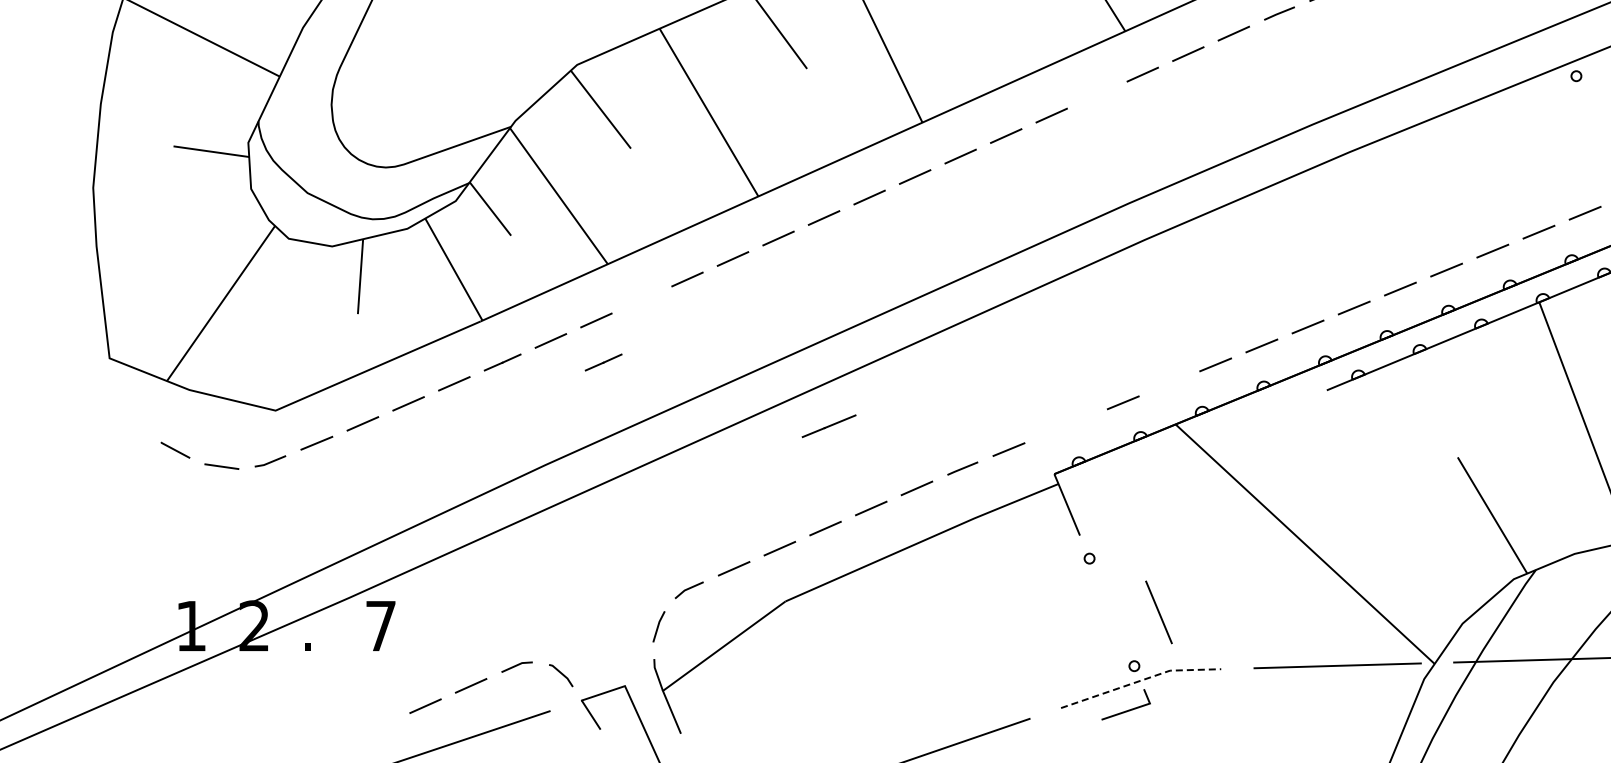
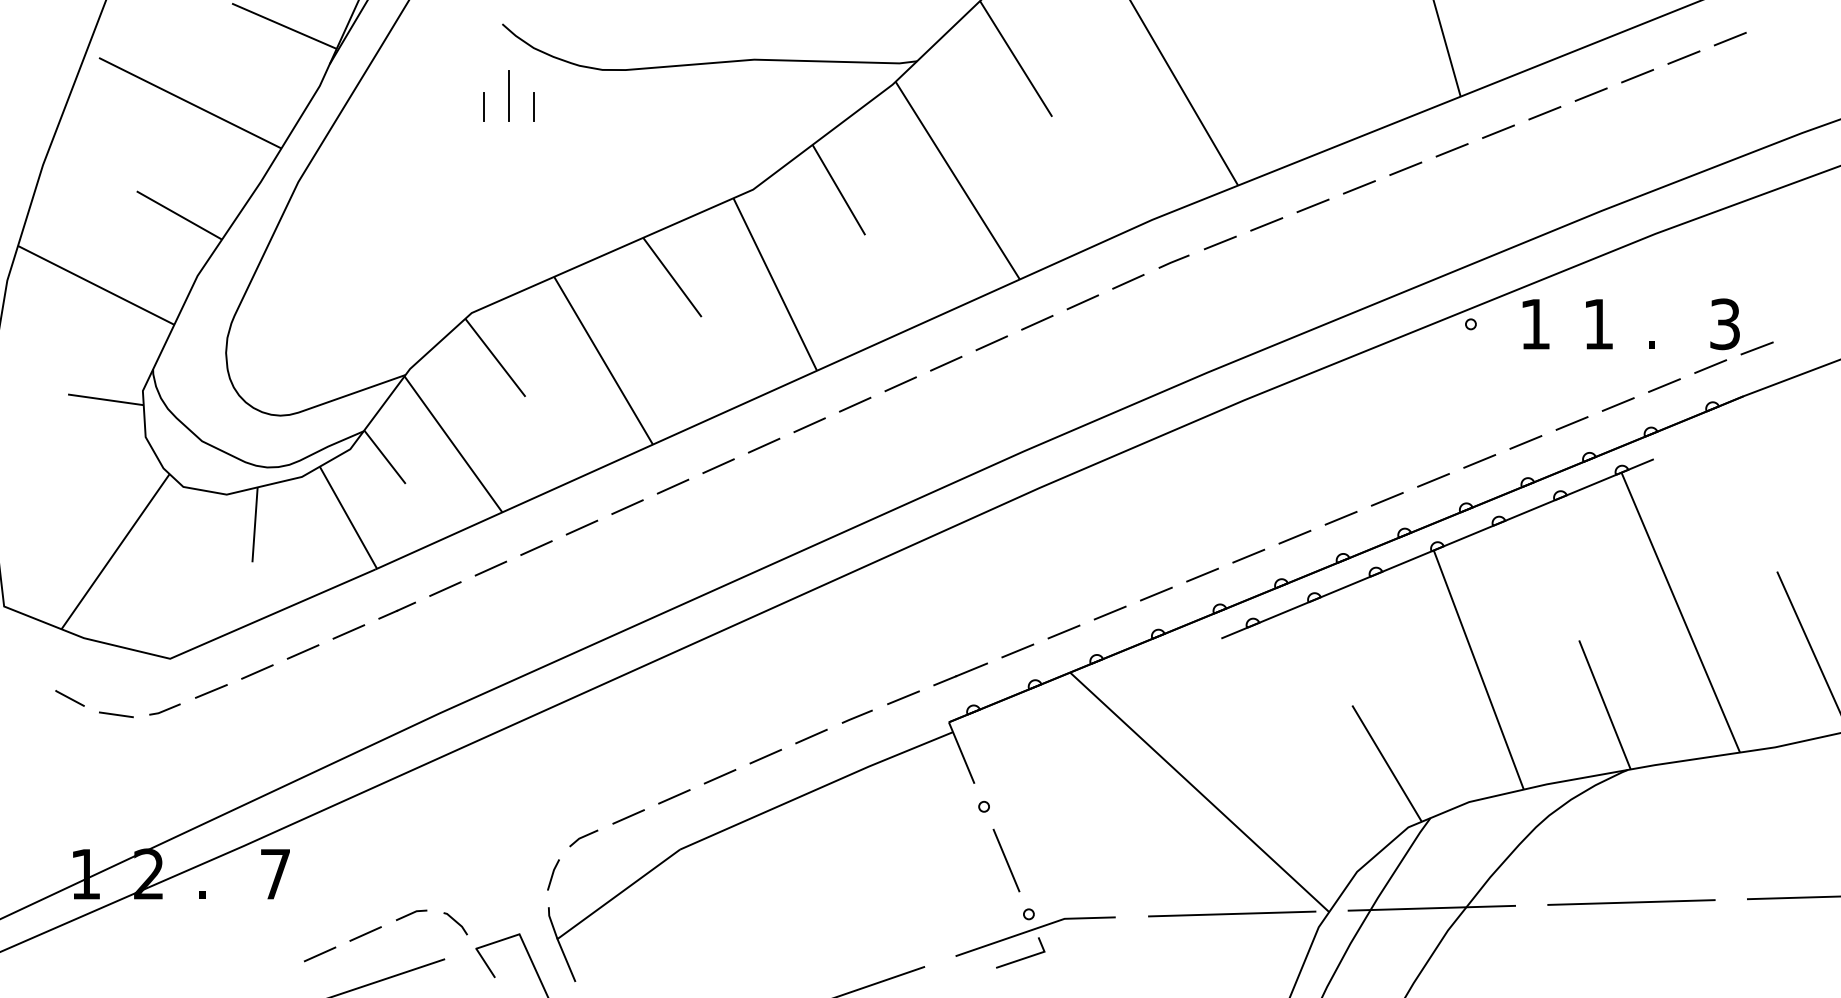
line: (1096, 95) -> (991, 343), added
line: (641, 299) -> (536, 547), added
line: (602, 362) -> (497, 610), removed
line: (1168, 383) -> (1063, 631), added
line: (828, 426) -> (960, 674), moved
line: (1158, 612) -> (1006, 860), moved
line: (1140, 680) -> (1035, 928), dashed -> solid

